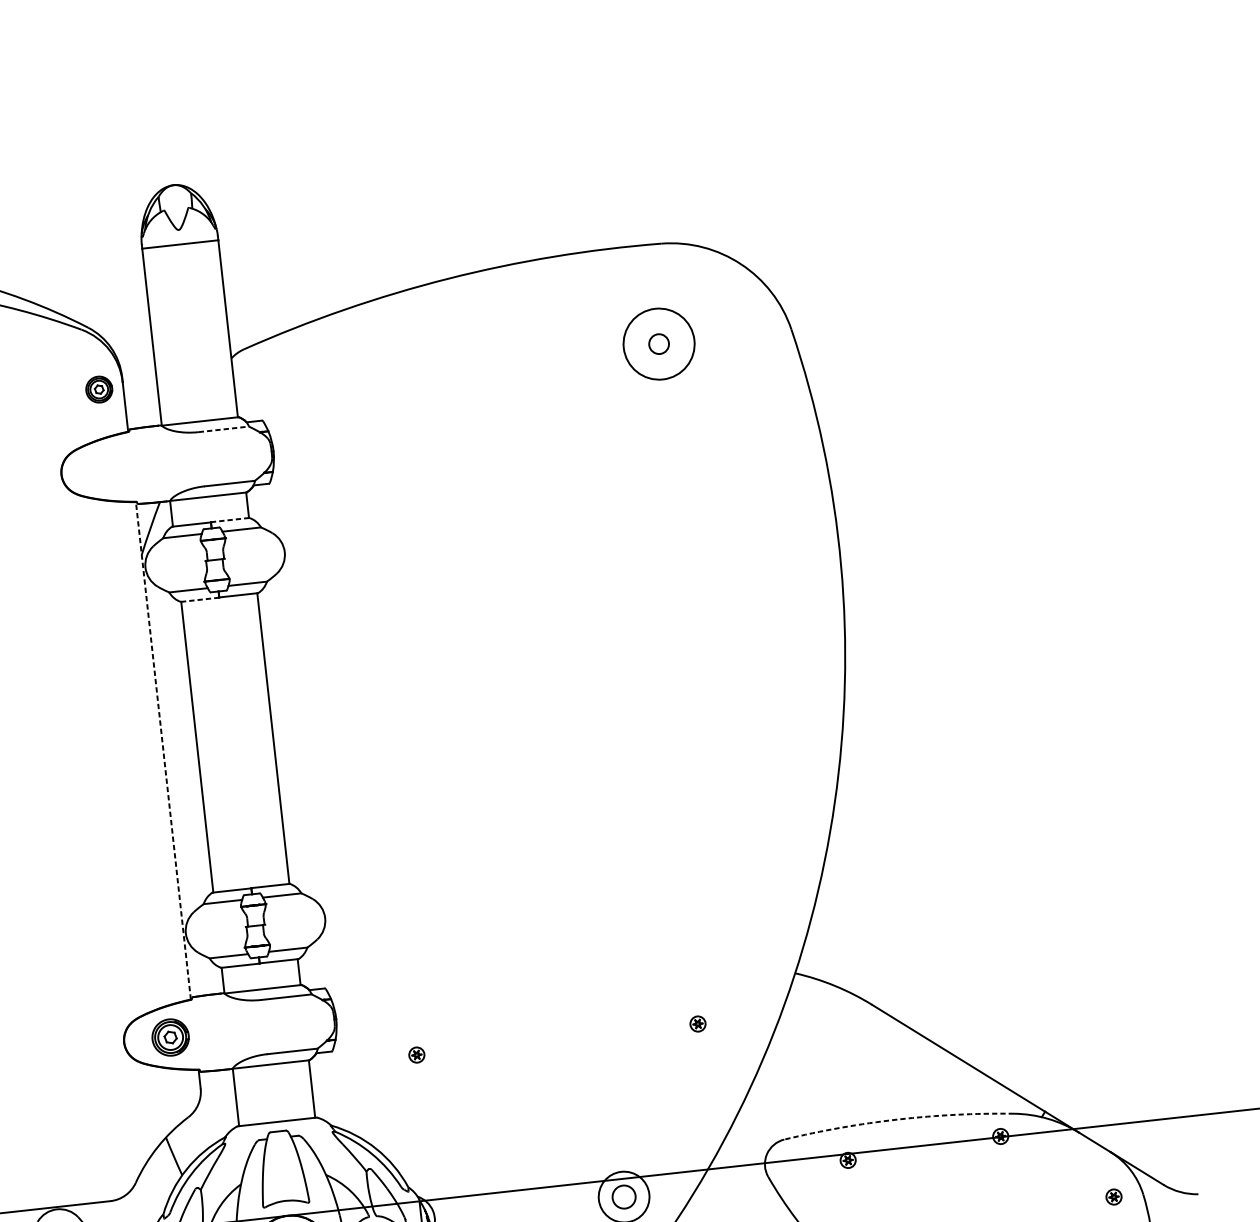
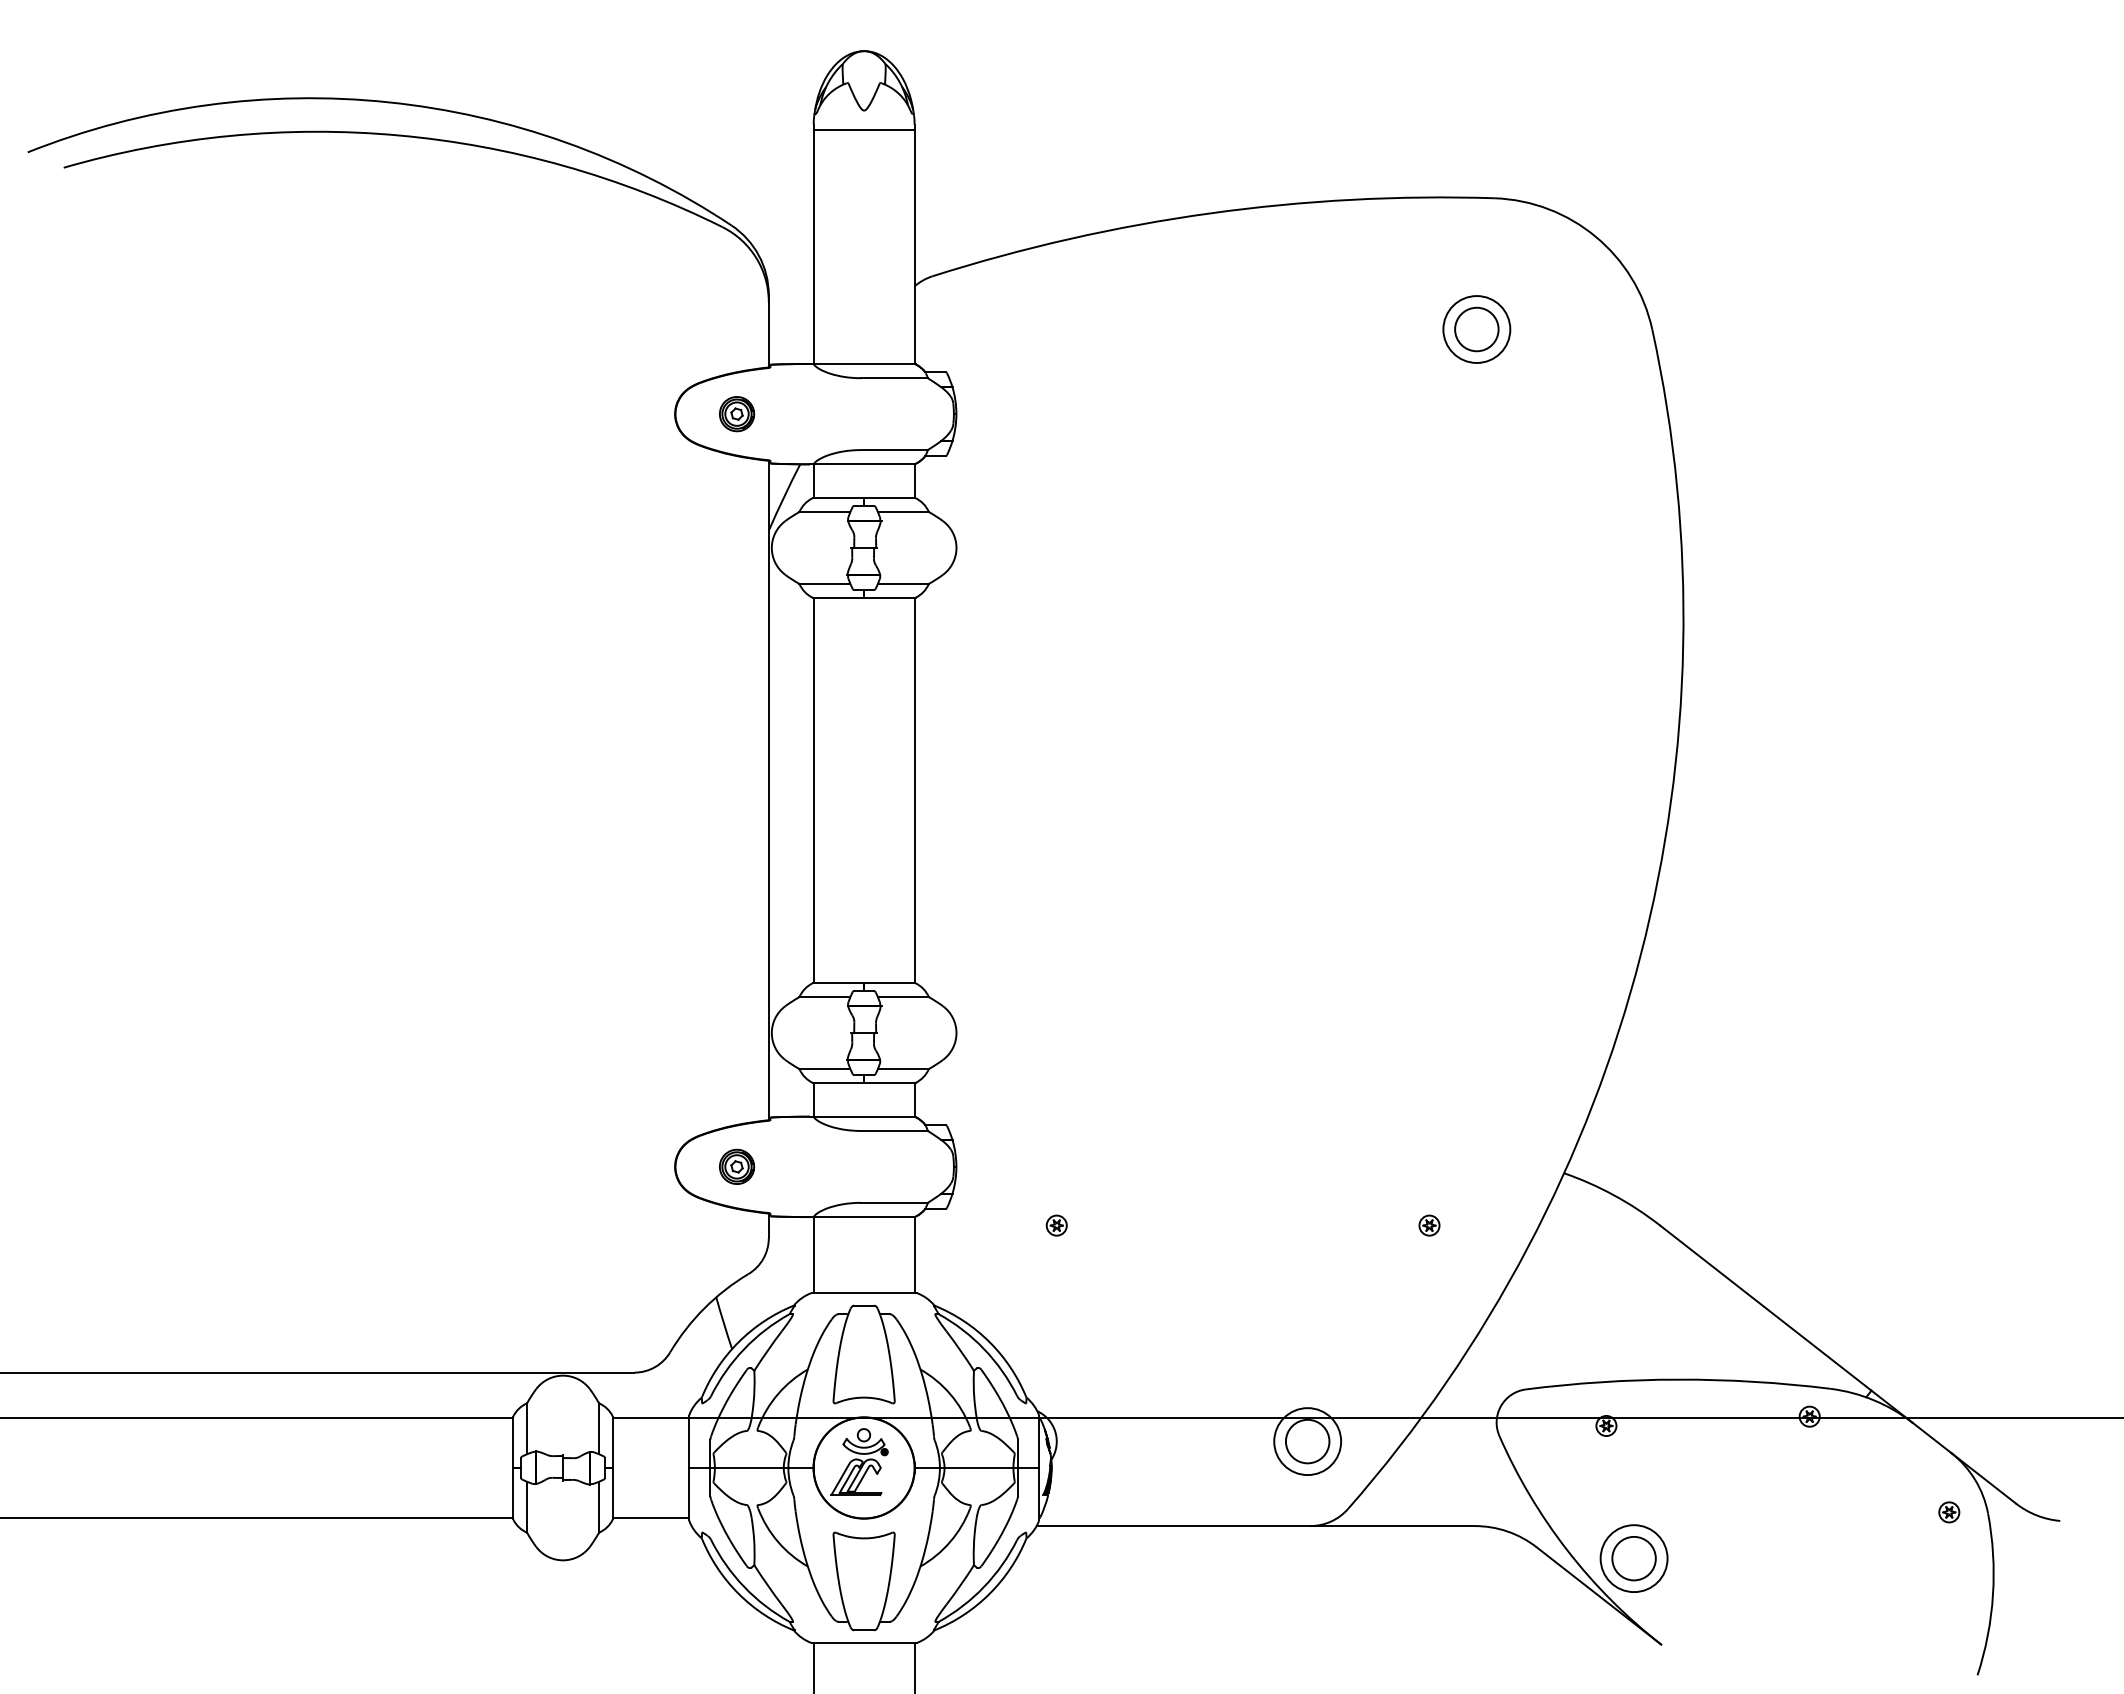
circle: (658, 344) -> (1476, 329), size x0.71
circle: (658, 344) -> (1476, 329), size x1.67
part: (99, 389) -> (737, 414), moved
line: (223, 429) -> (894, 378), dashed -> solid
line: (230, 519) -> (889, 497), dashed -> solid
line: (200, 600) -> (839, 598), dashed -> solid
line: (163, 750) -> (768, 790), dashed -> solid
part: (171, 1037) -> (737, 1166), size x0.71
arc: (898, 1119) -> (1678, 1379), dashed -> solid
circle: (623, 1197) -> (1307, 1441), size x1.43

